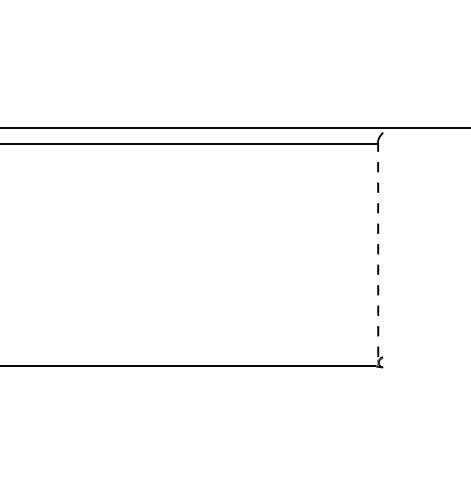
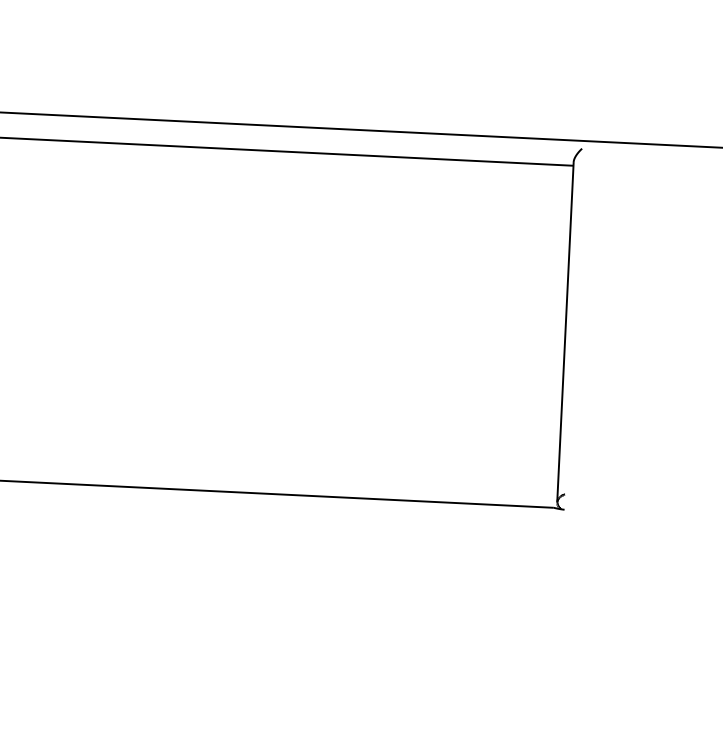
line: (378, 252) -> (565, 332), dashed -> solid

